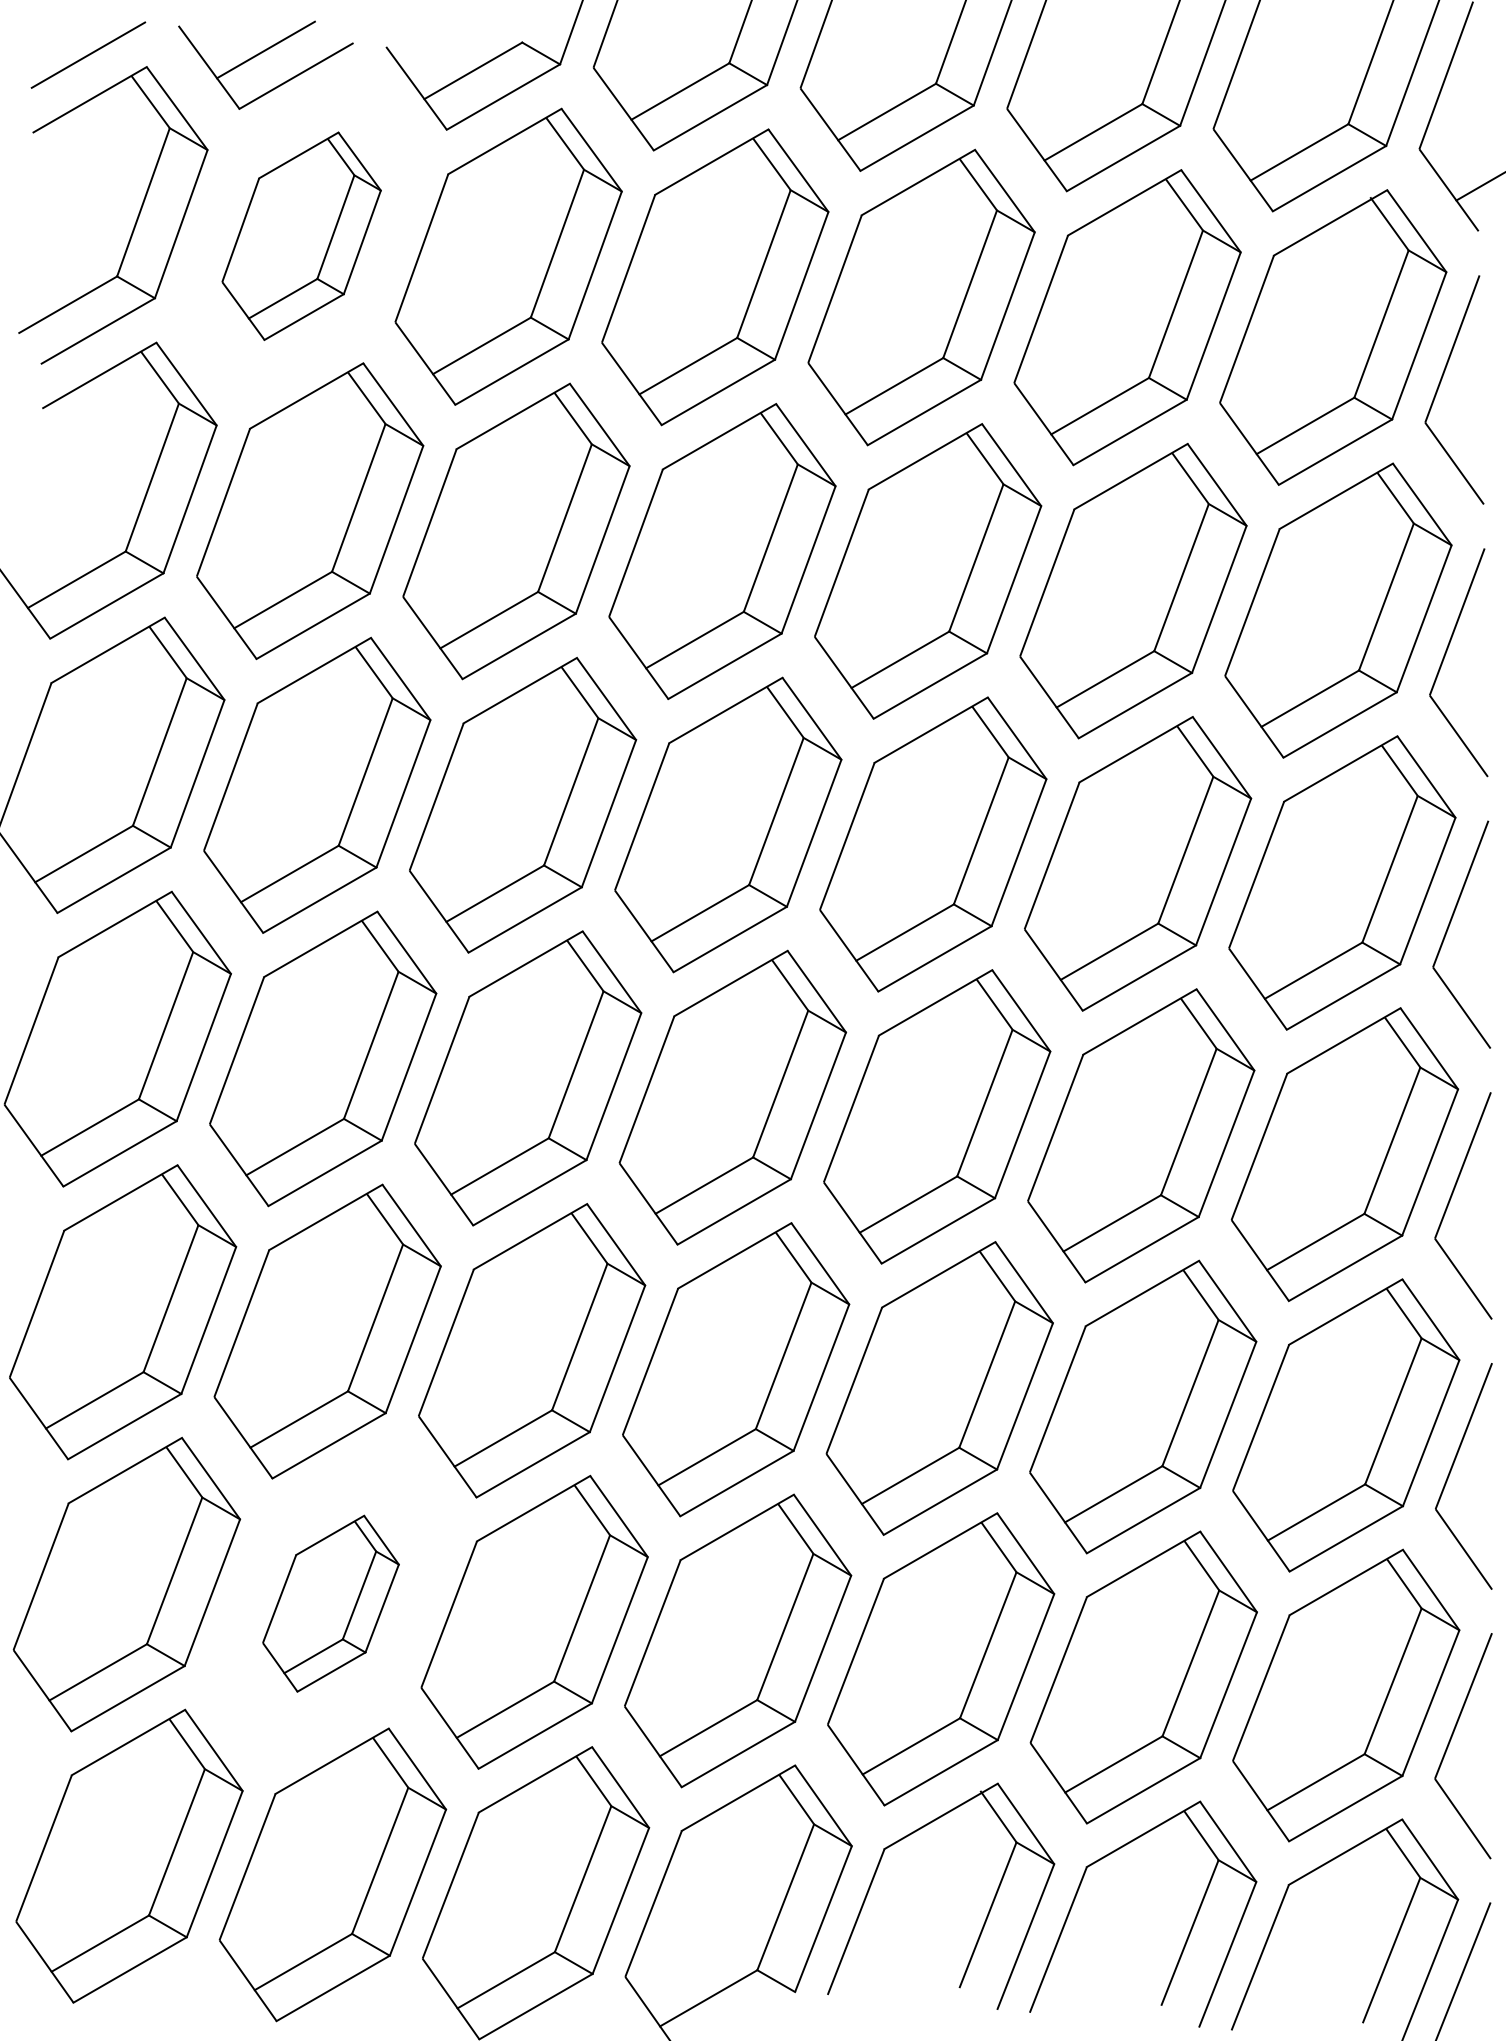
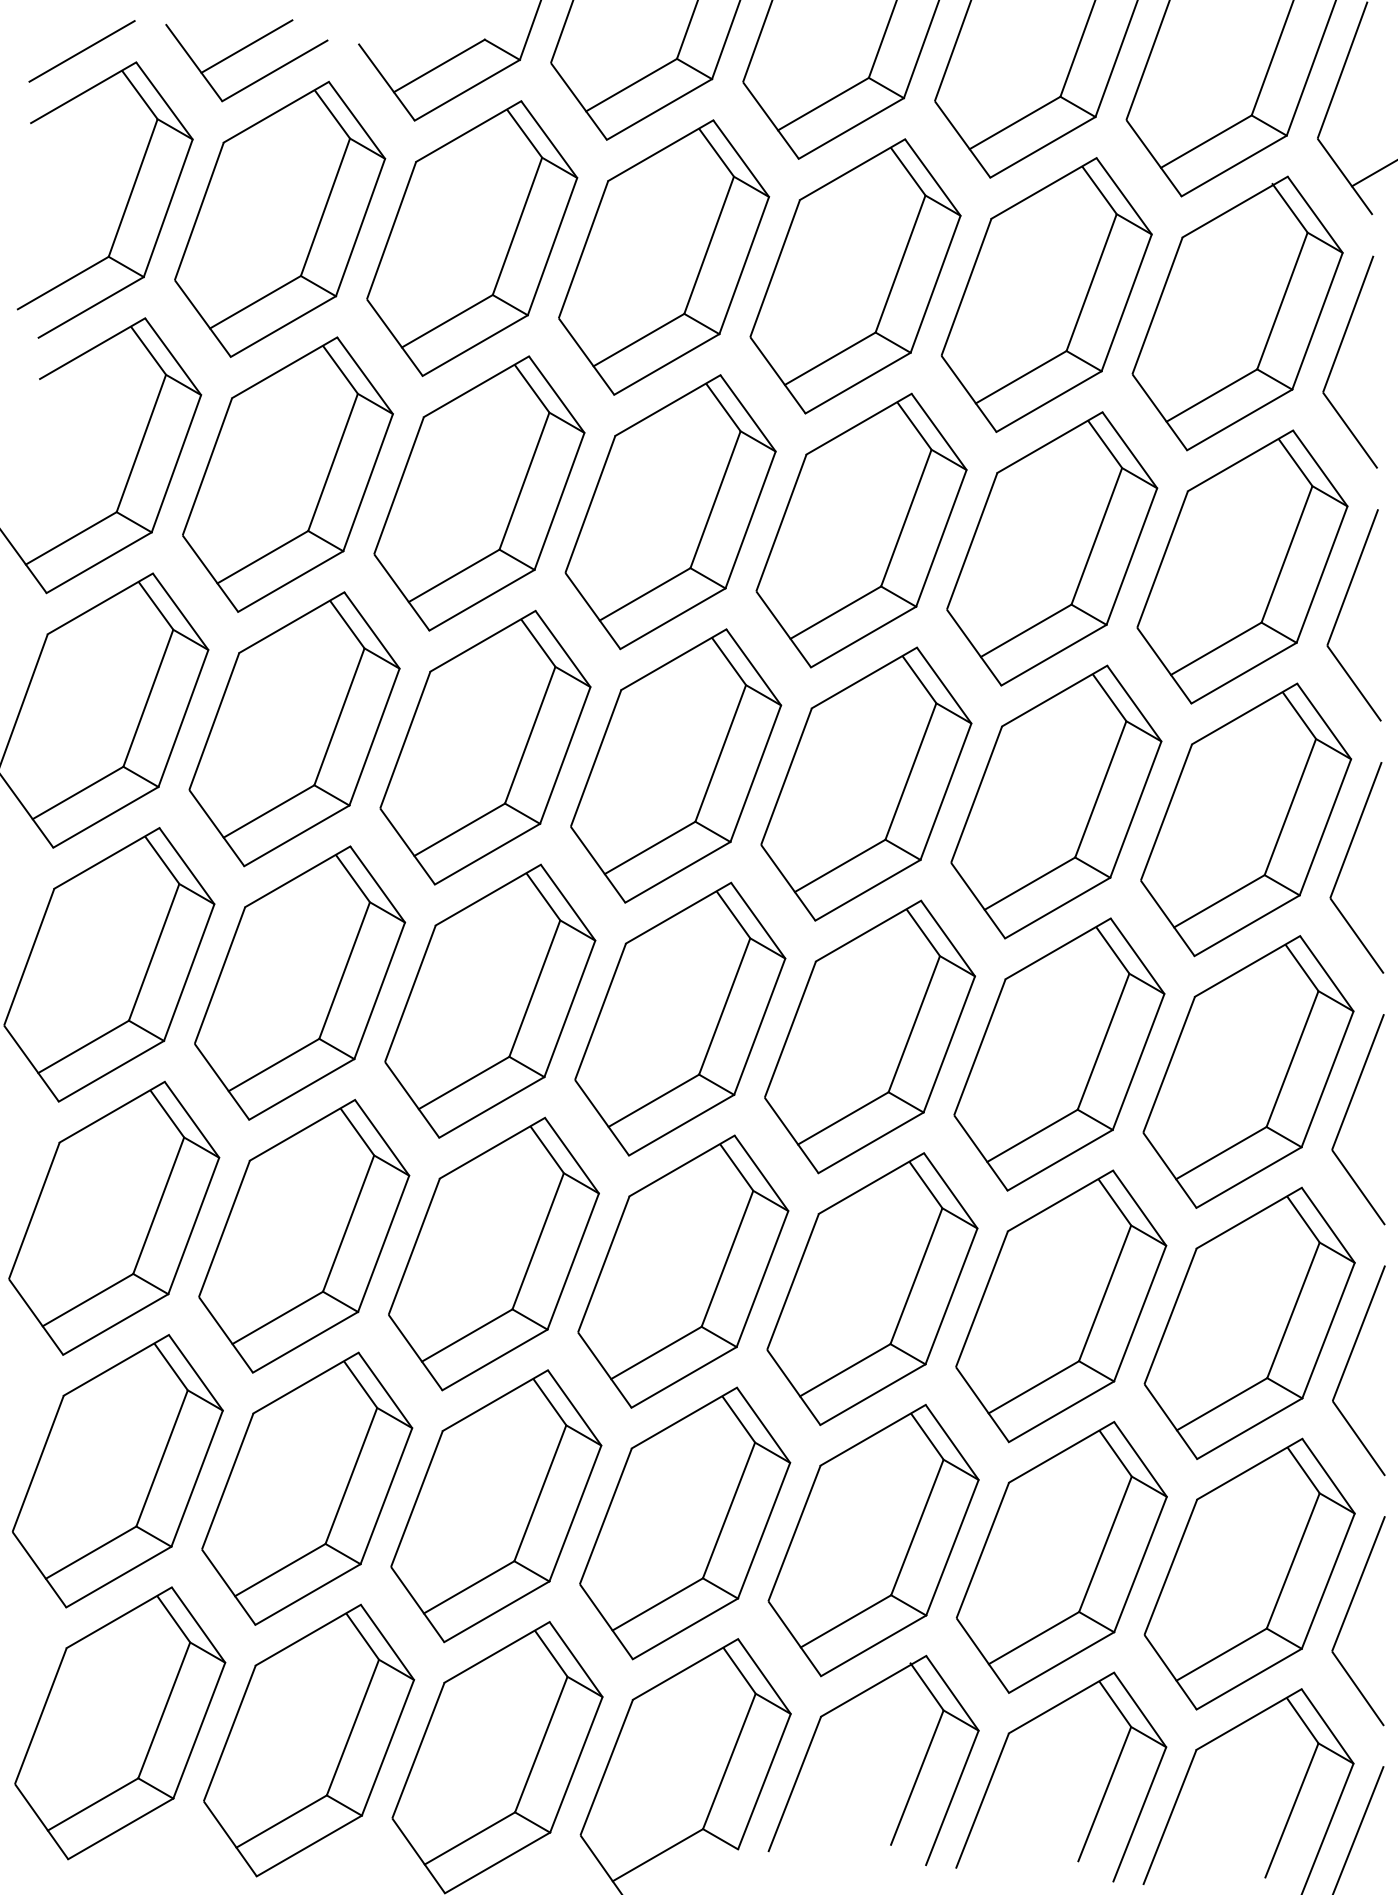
part: (301, 236) -> (279, 219), size x1.43
part: (330, 1603) -> (306, 1488), size x1.67

